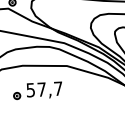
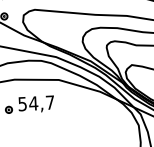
text: (41, 89) -> (33, 103), 57,7 -> 54,7

